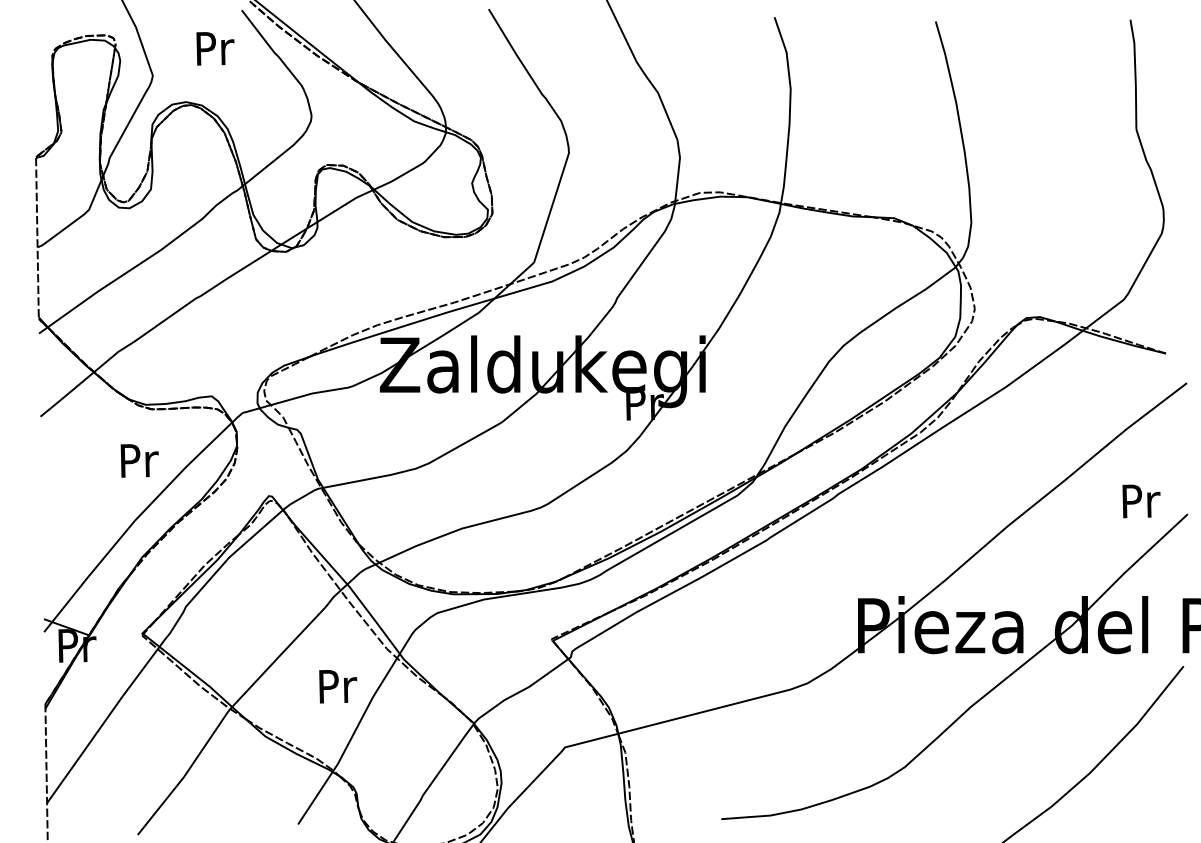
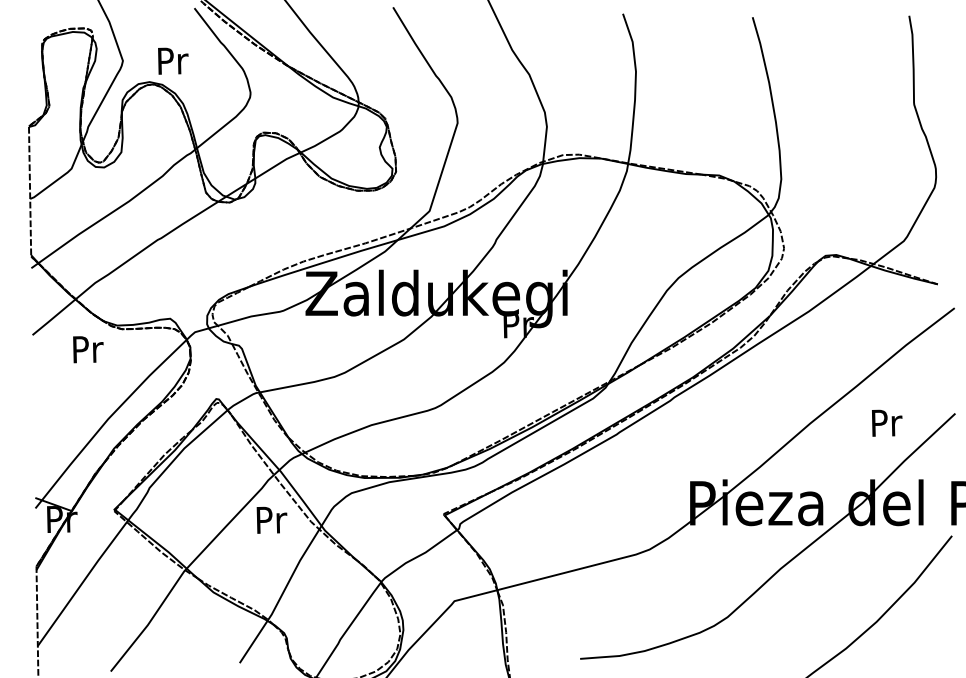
text: (215, 47) -> (173, 60), moved
text: (139, 460) -> (88, 349), moved
text: (1141, 500) -> (887, 422), moved
text: (337, 685) -> (271, 519), moved

